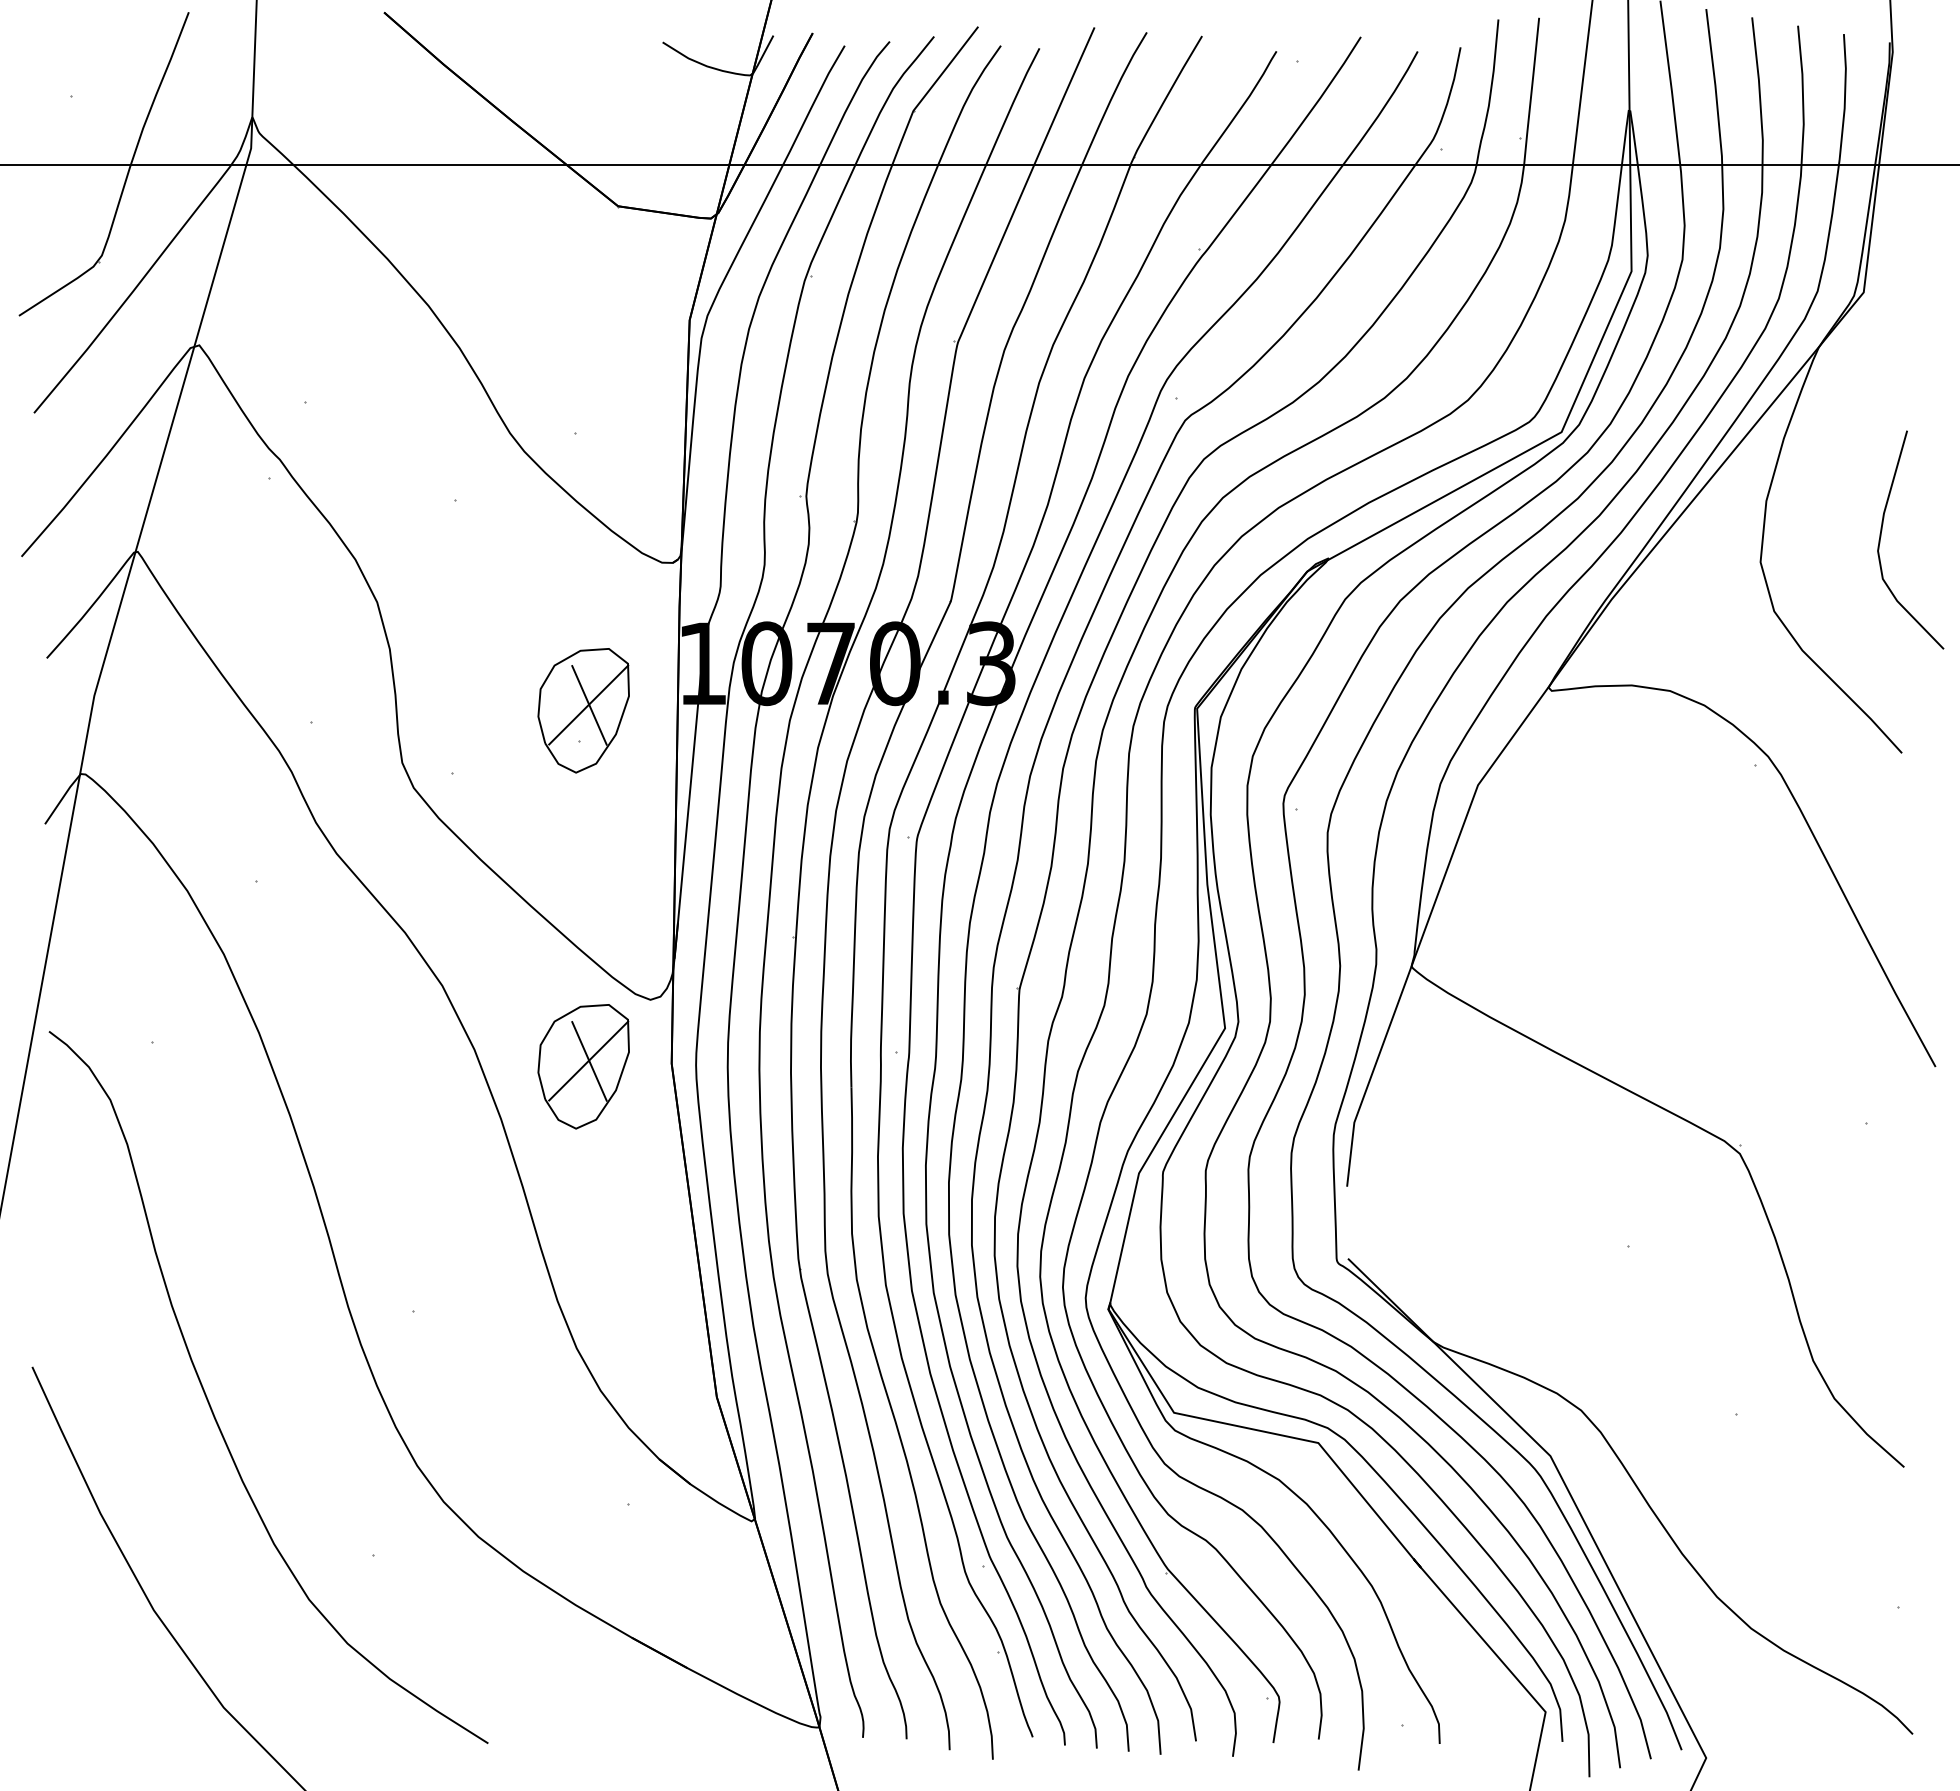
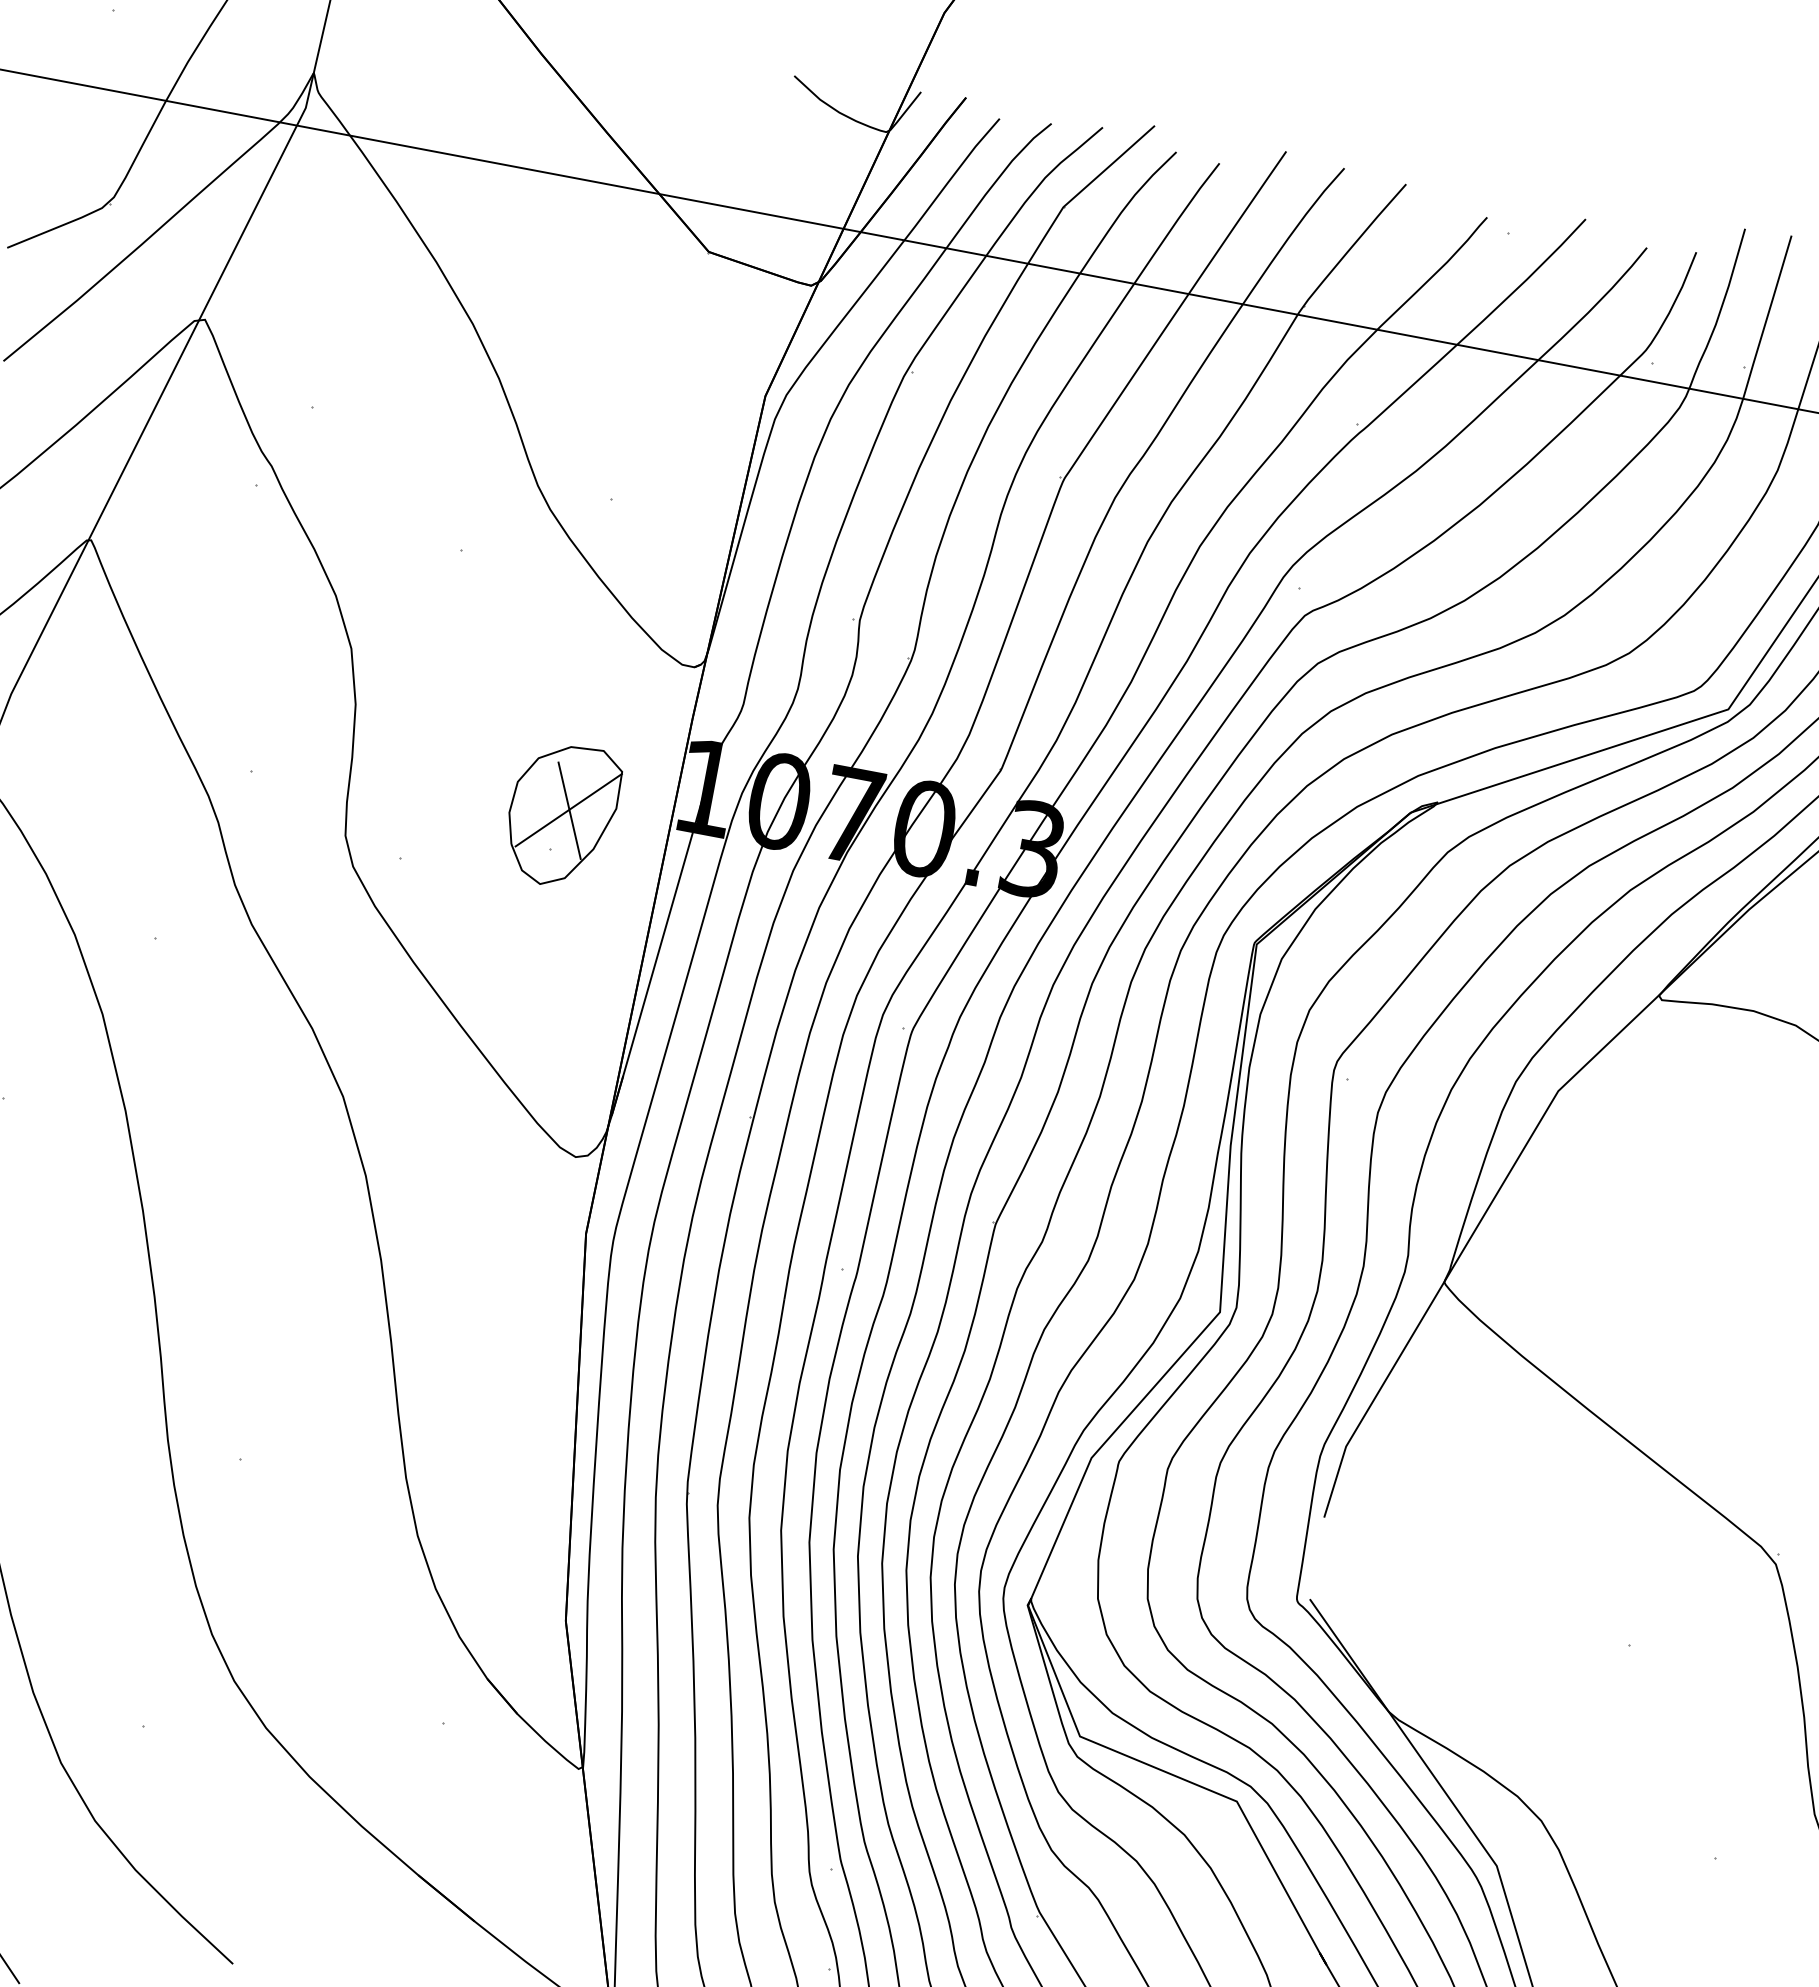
part: (583, 1066) -> (485, 1218), removed

